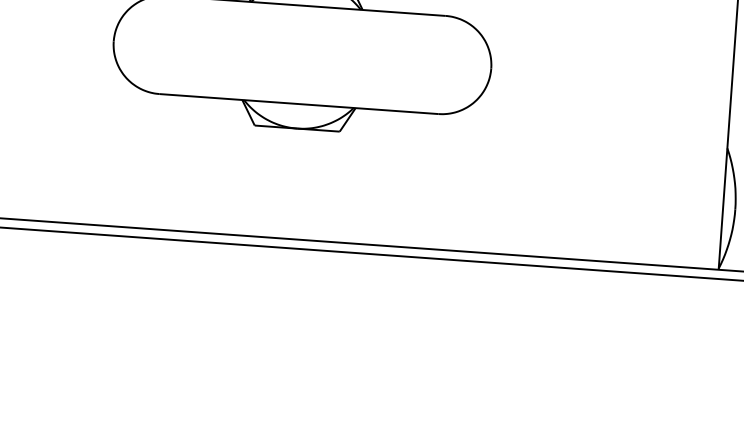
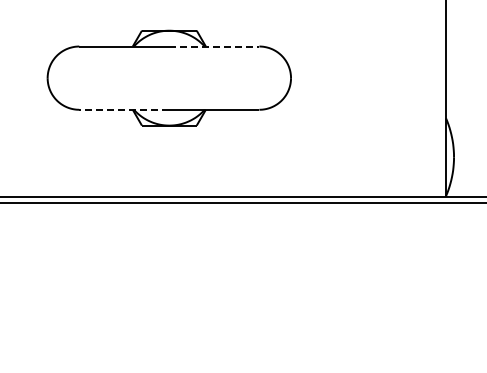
line: (376, 10) -> (214, 46), solid -> dashed
line: (227, 98) -> (123, 109), solid -> dashed

